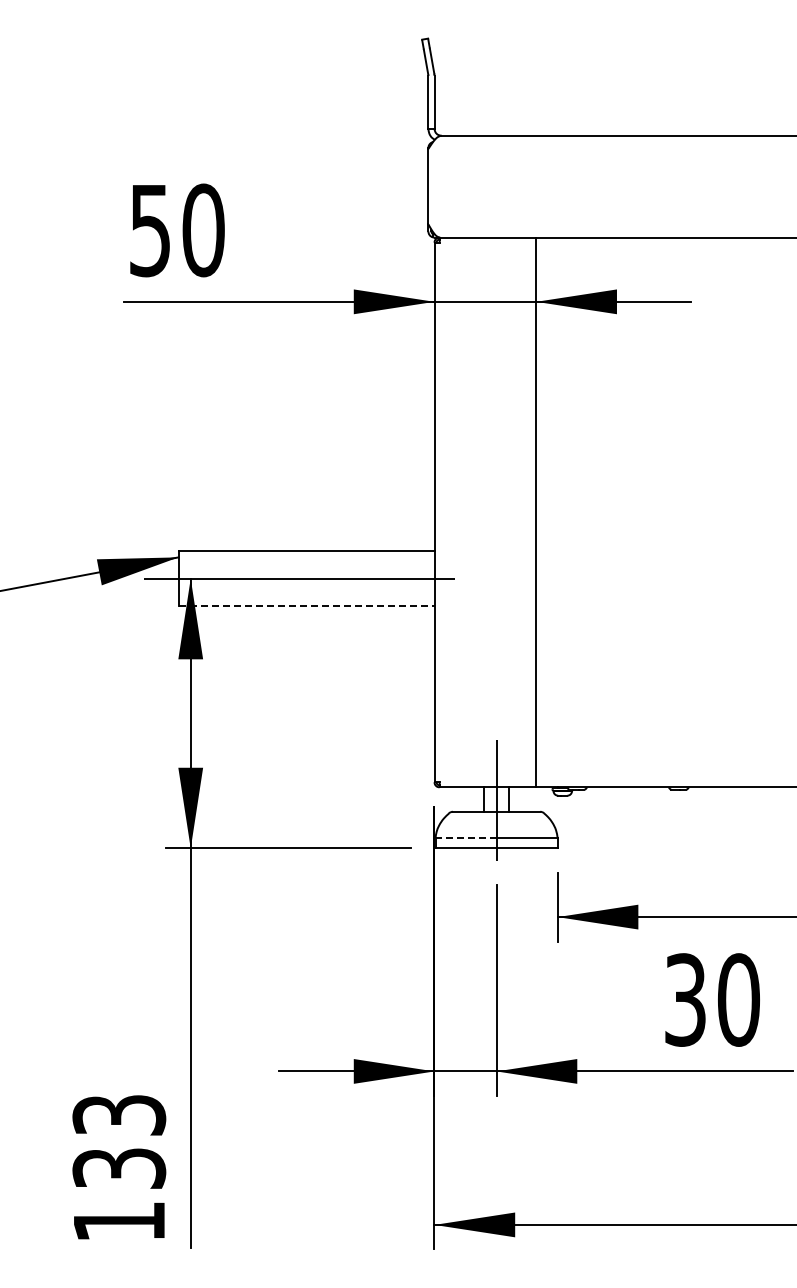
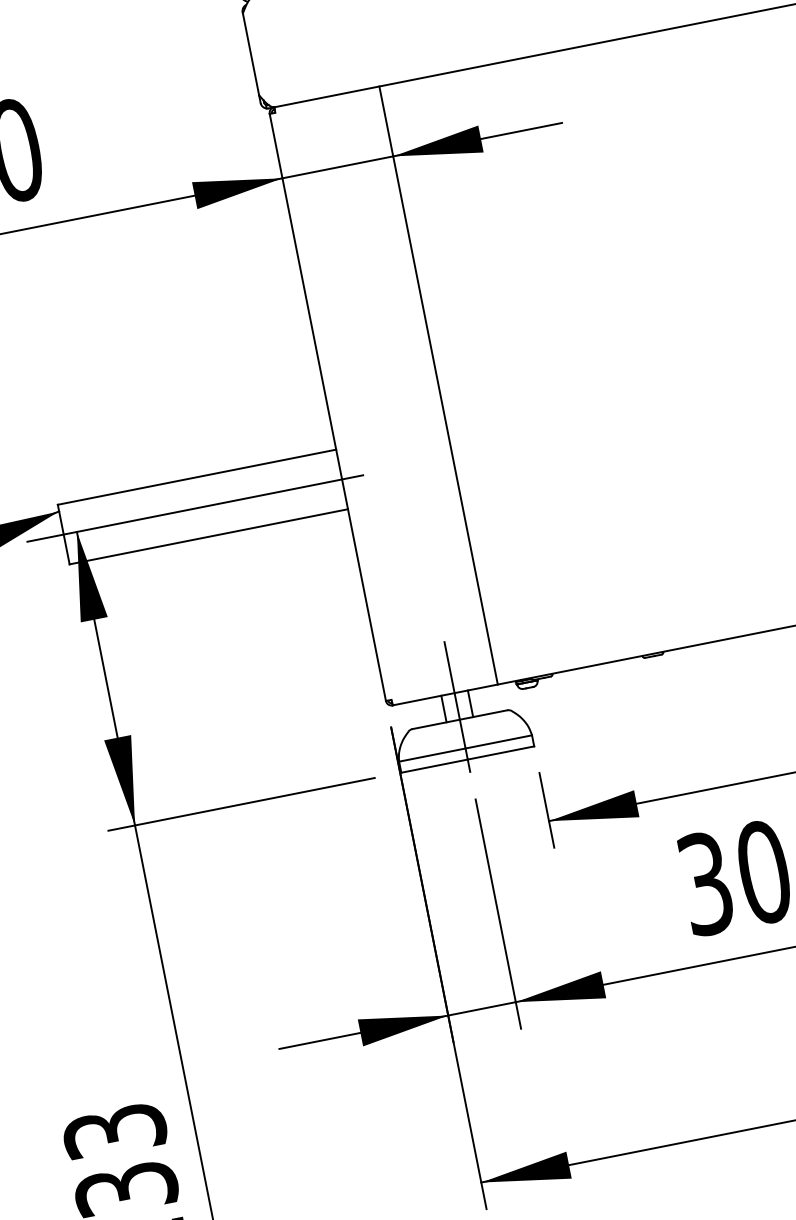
line: (306, 606) -> (208, 537), dashed -> solid
line: (466, 838) -> (432, 755), dashed -> solid

